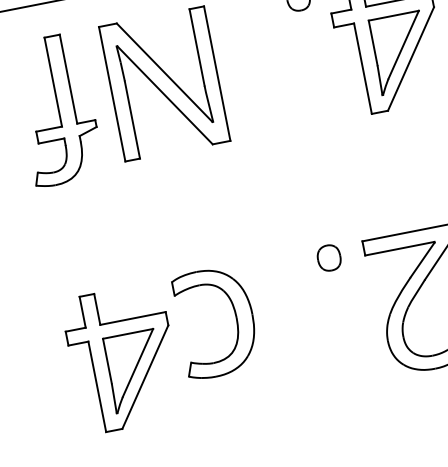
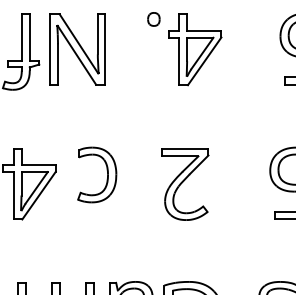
part: (328, 257) -> (143, 153), removed
part: (232, 310) -> (106, 170), moved

